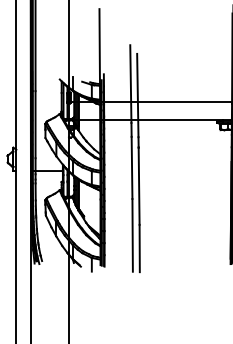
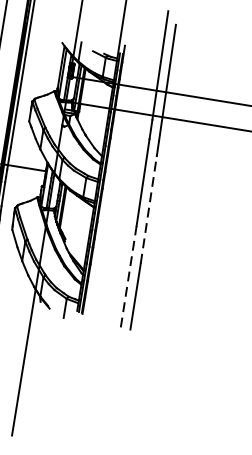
line: (139, 186) -> (149, 210), solid -> dashed
line: (132, 234) -> (128, 275), solid -> dashed

